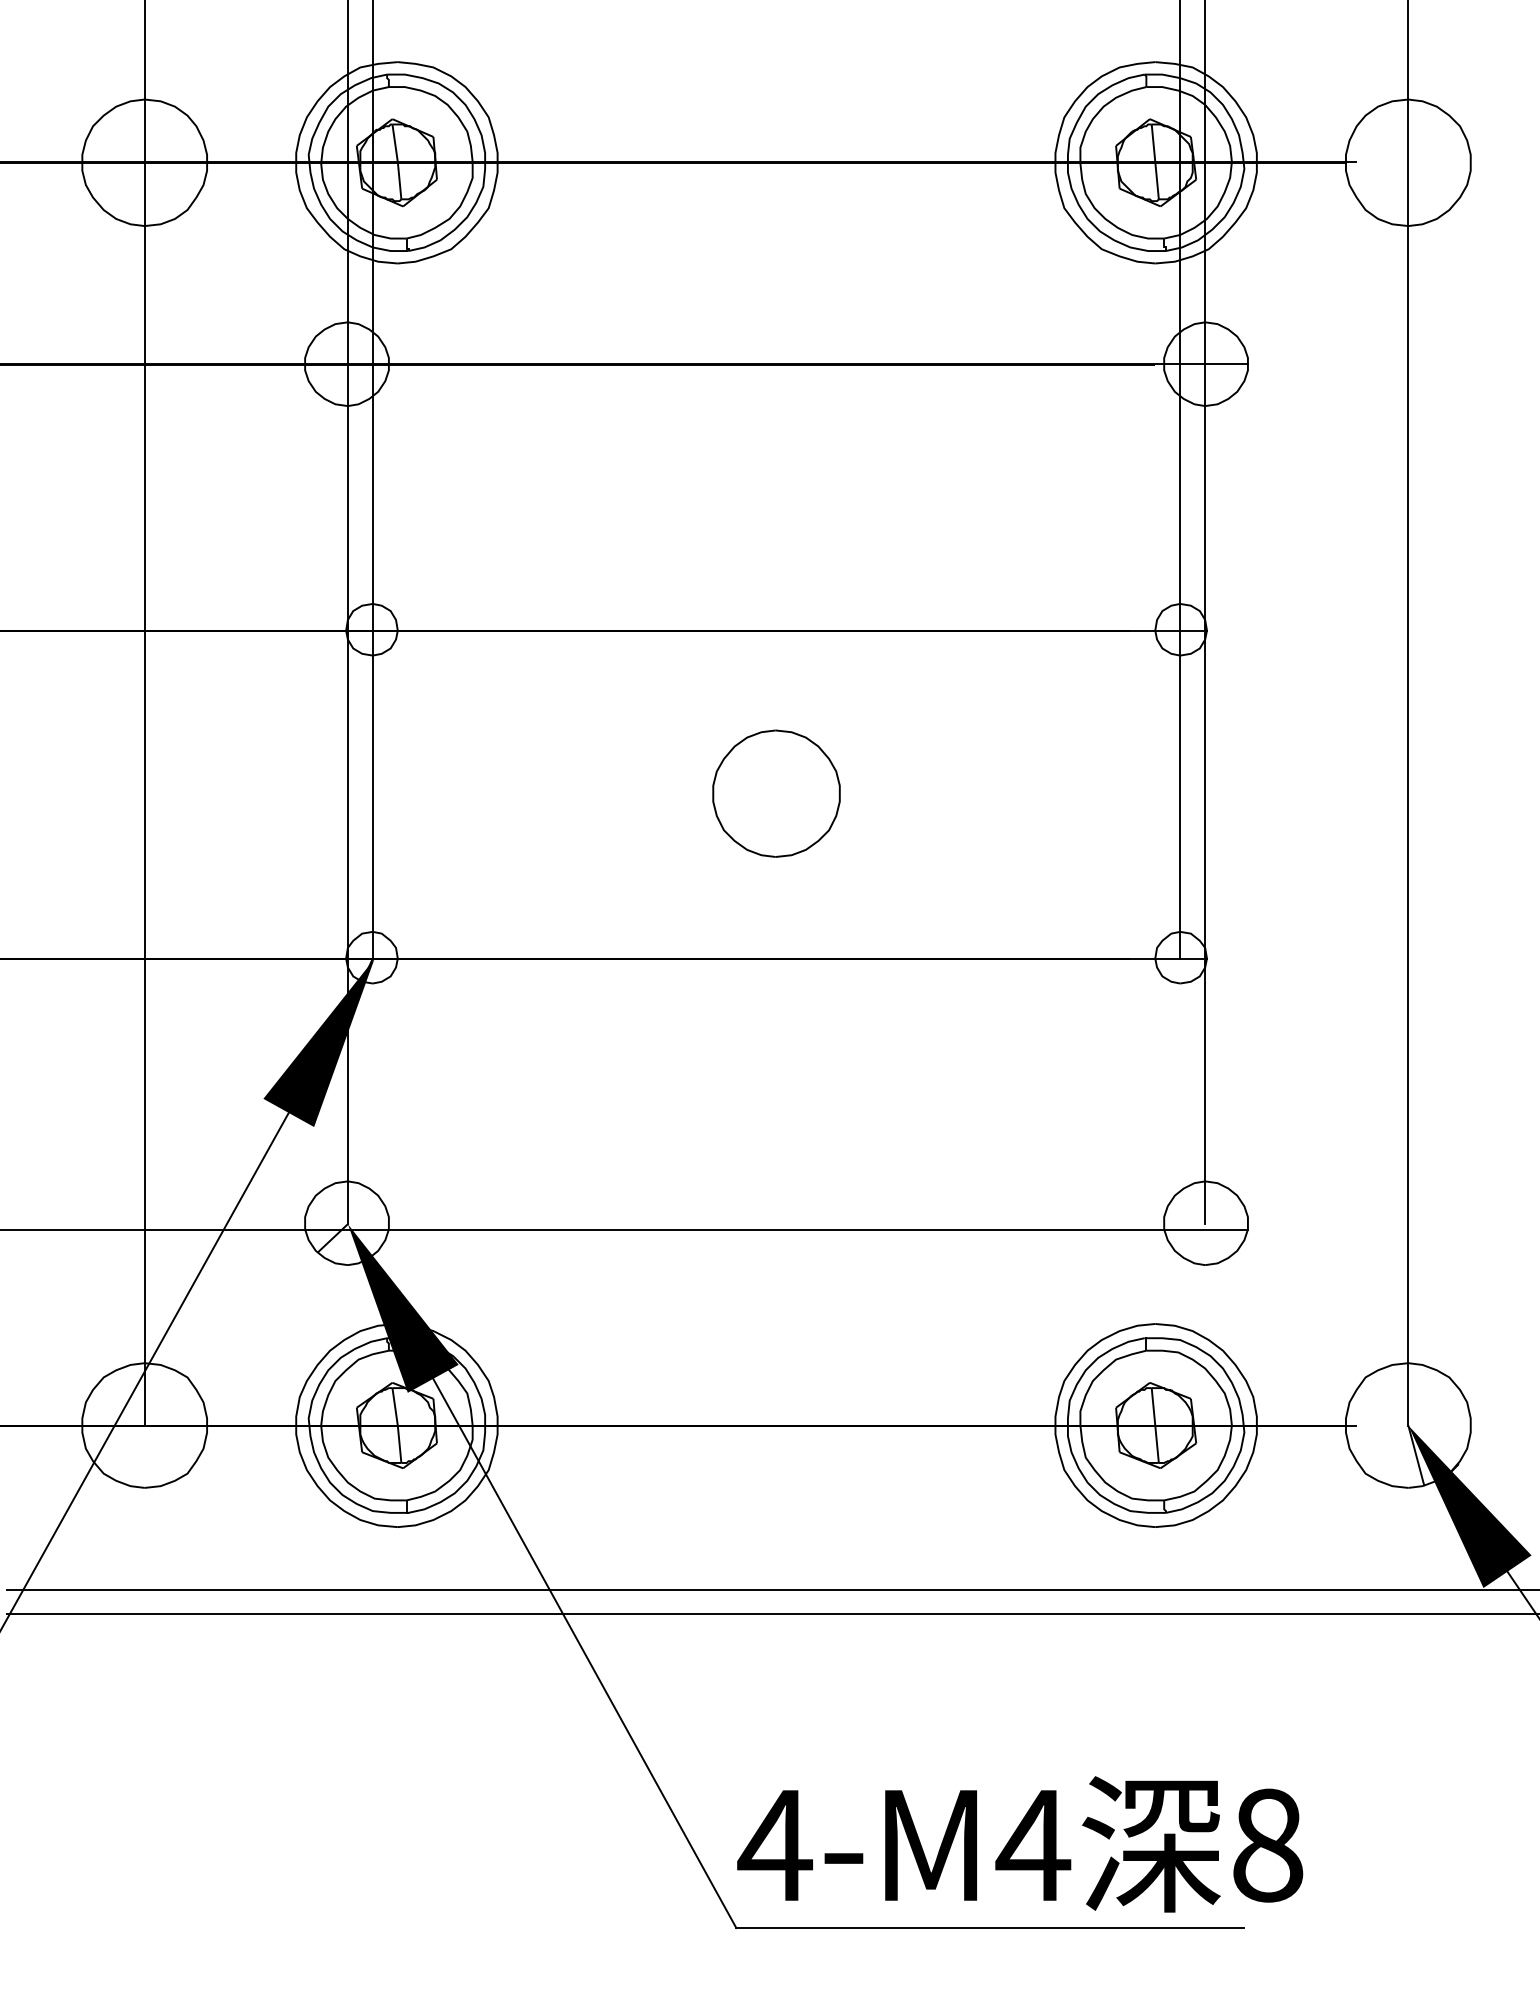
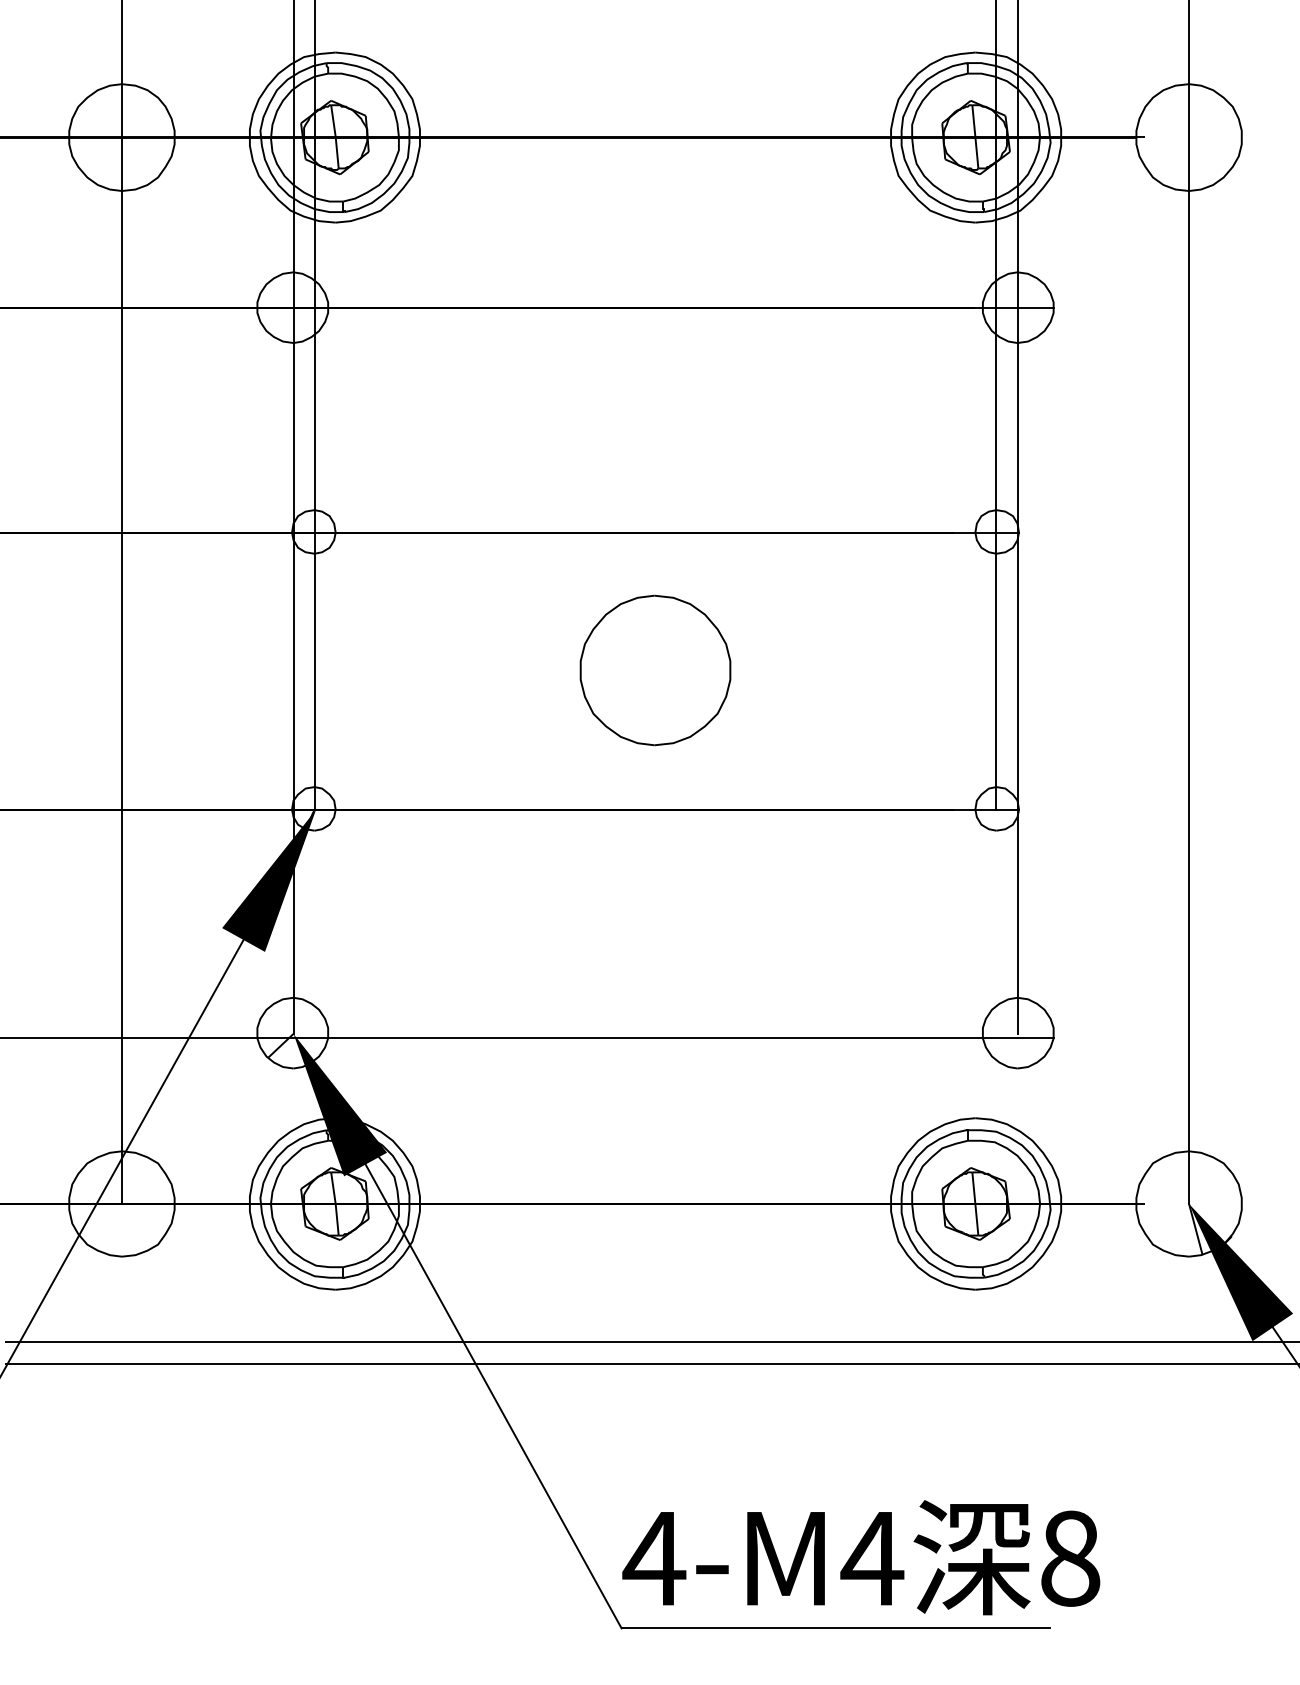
part: (776, 793) -> (655, 670), size x1.4

